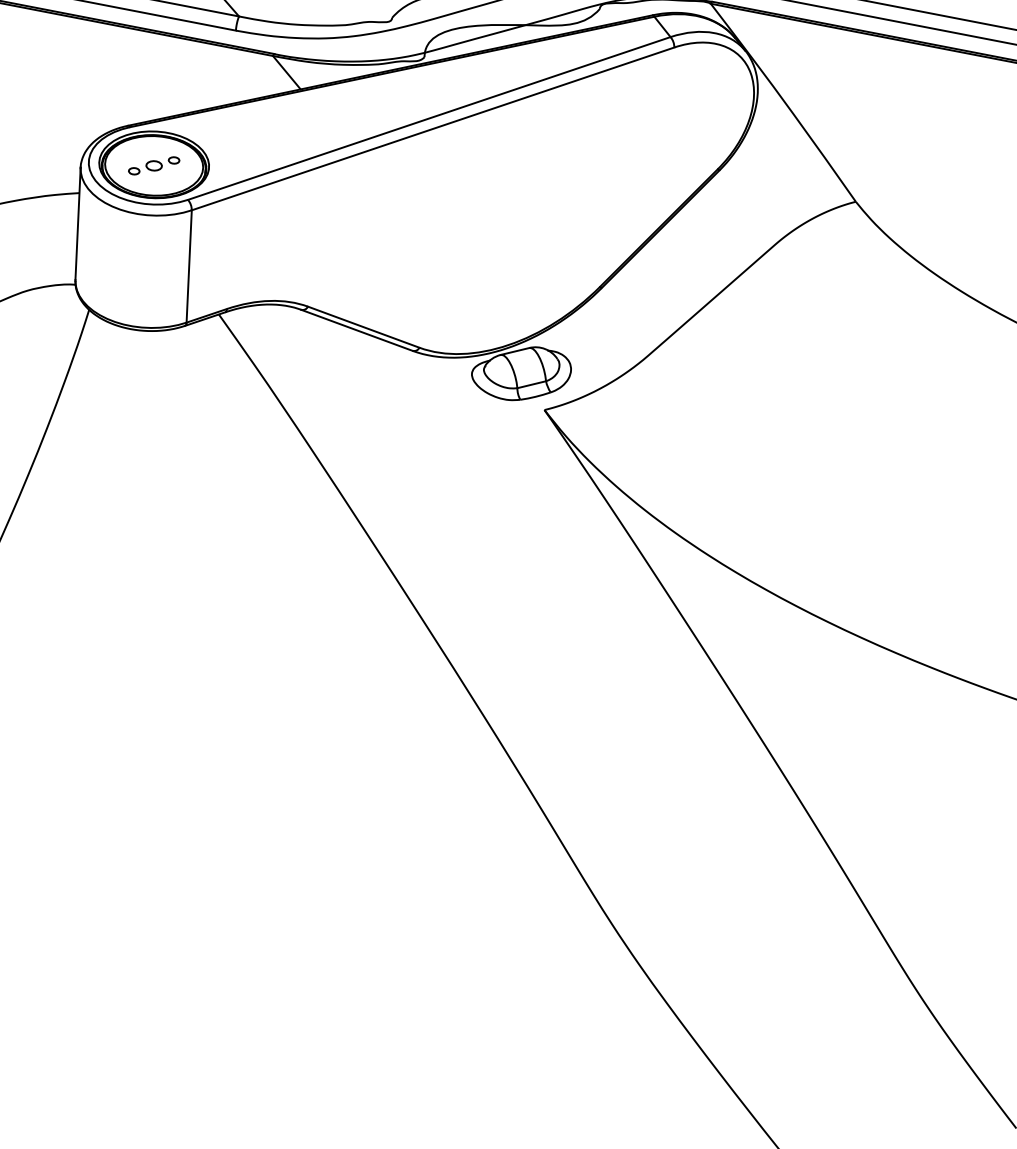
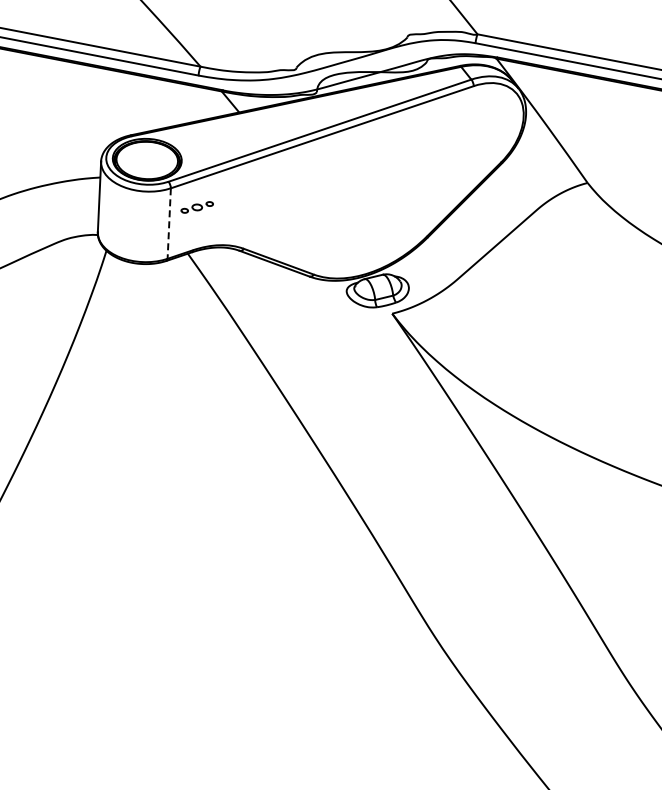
part: (152, 165) -> (196, 207), moved
line: (189, 267) -> (169, 224), solid -> dashed

